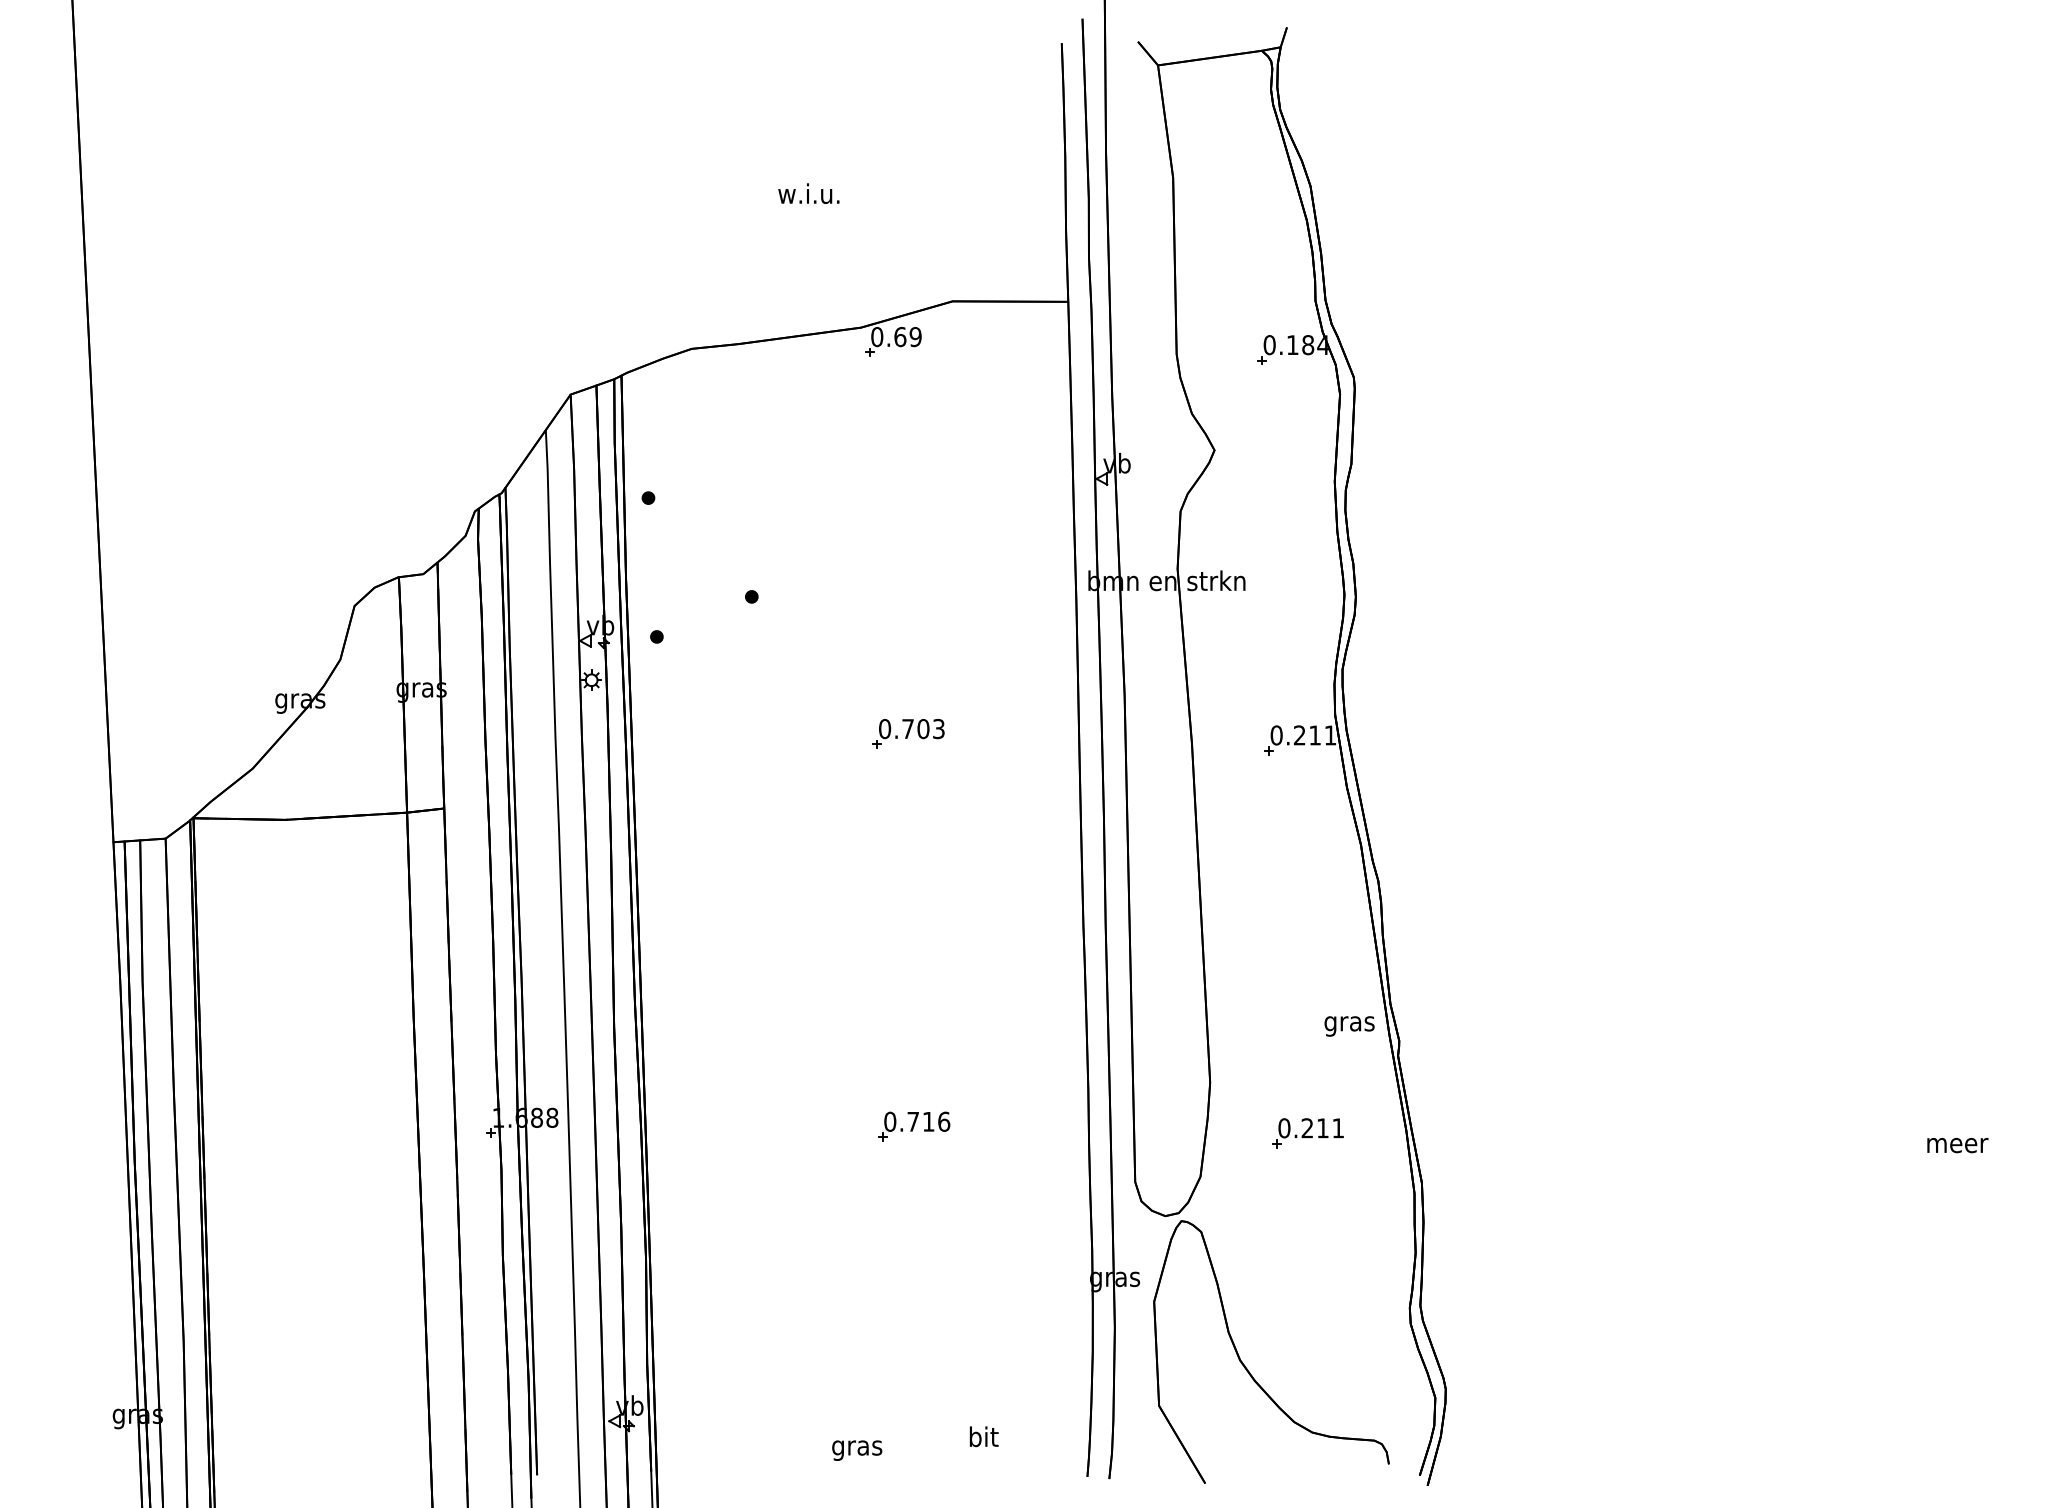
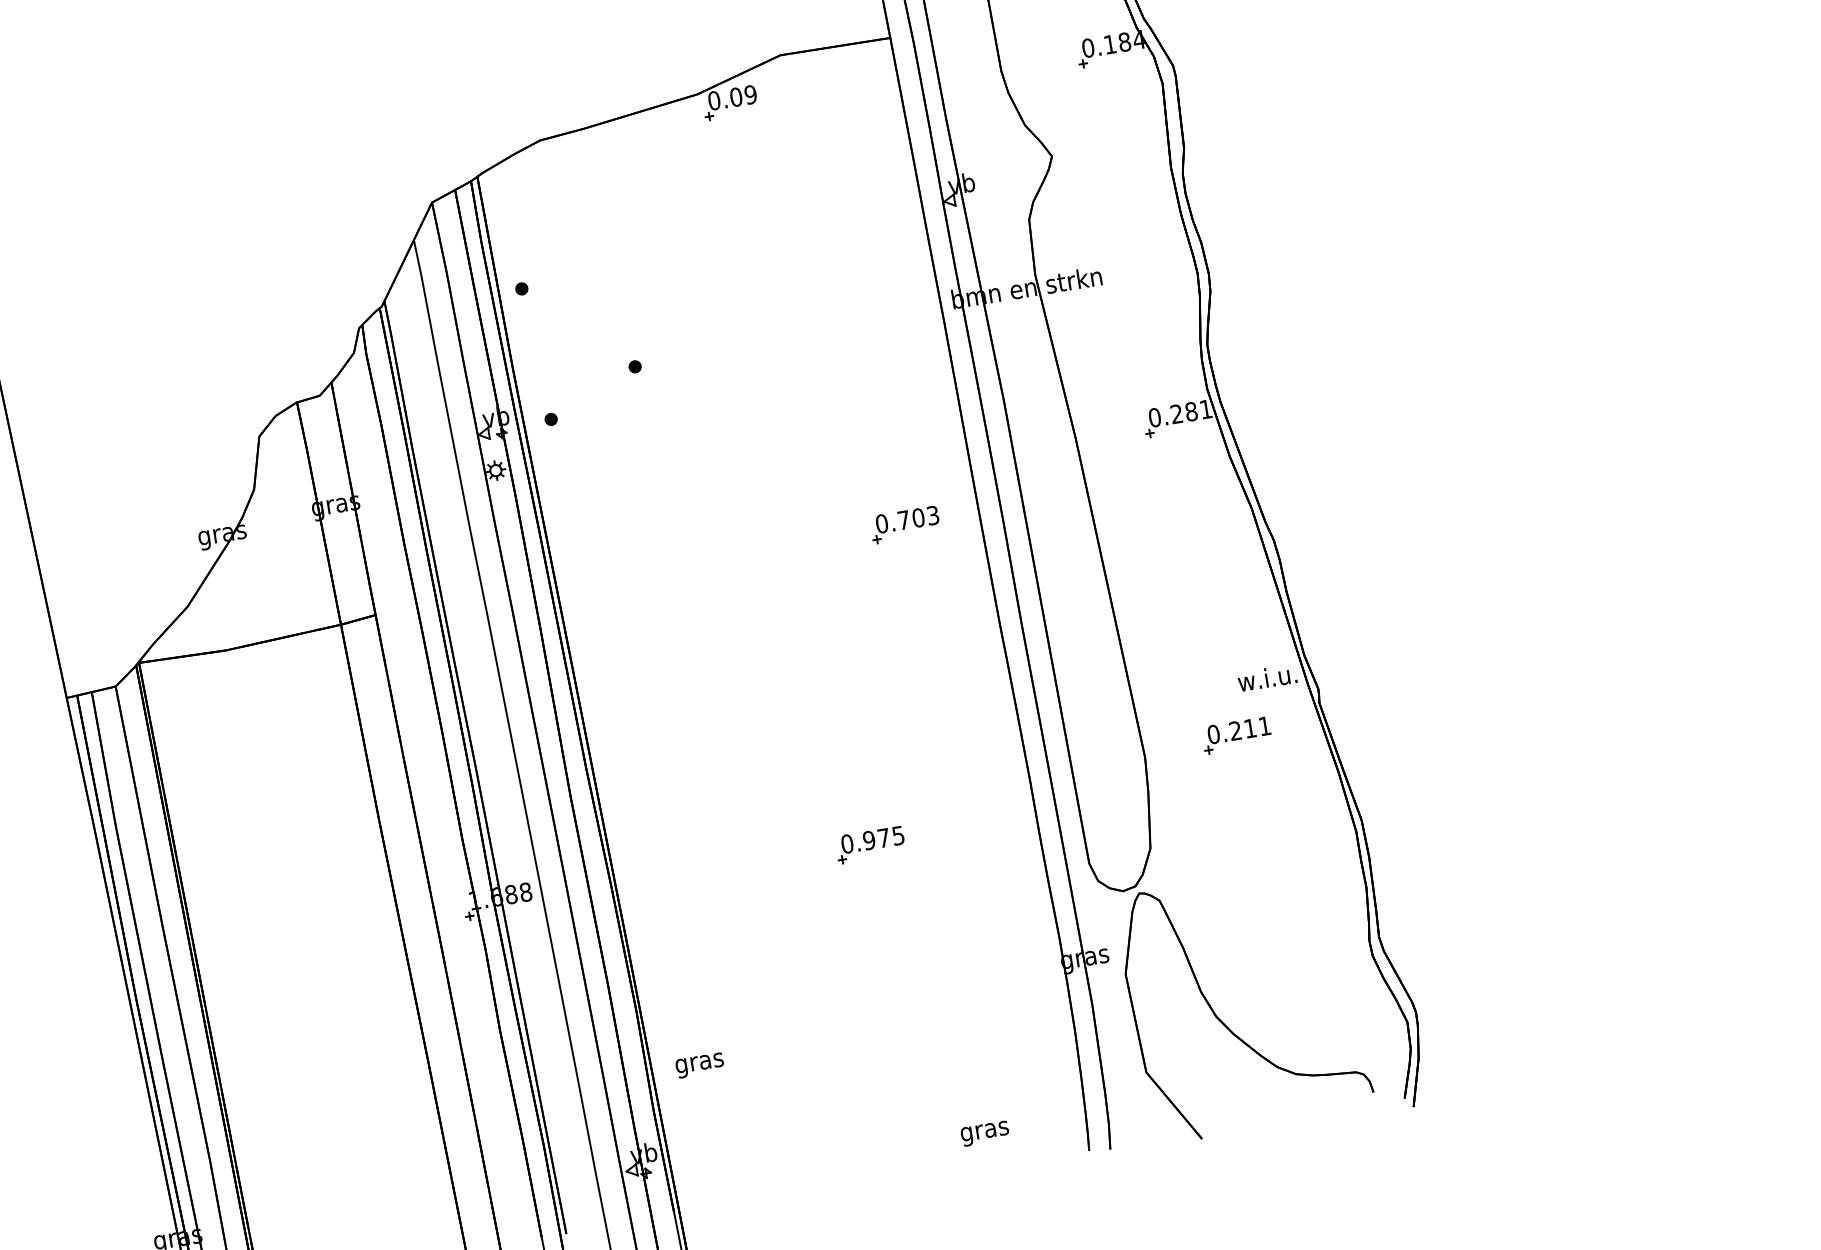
text: (900, 336) -> (736, 96), 0.69 -> 0.09
part: (908, 733) -> (905, 524), moved
text: (1315, 735) -> (1191, 411), 0.211 -> 0.281
text: (1348, 1023) -> (1267, 680), gras -> w.i.u.
text: (928, 1121) -> (883, 837), 0.716 -> 0.975
part: (1307, 1133) -> (1236, 735), moved
text: (983, 1439) -> (984, 1131), bit -> gras
text: (857, 1450) -> (700, 1065), moved

